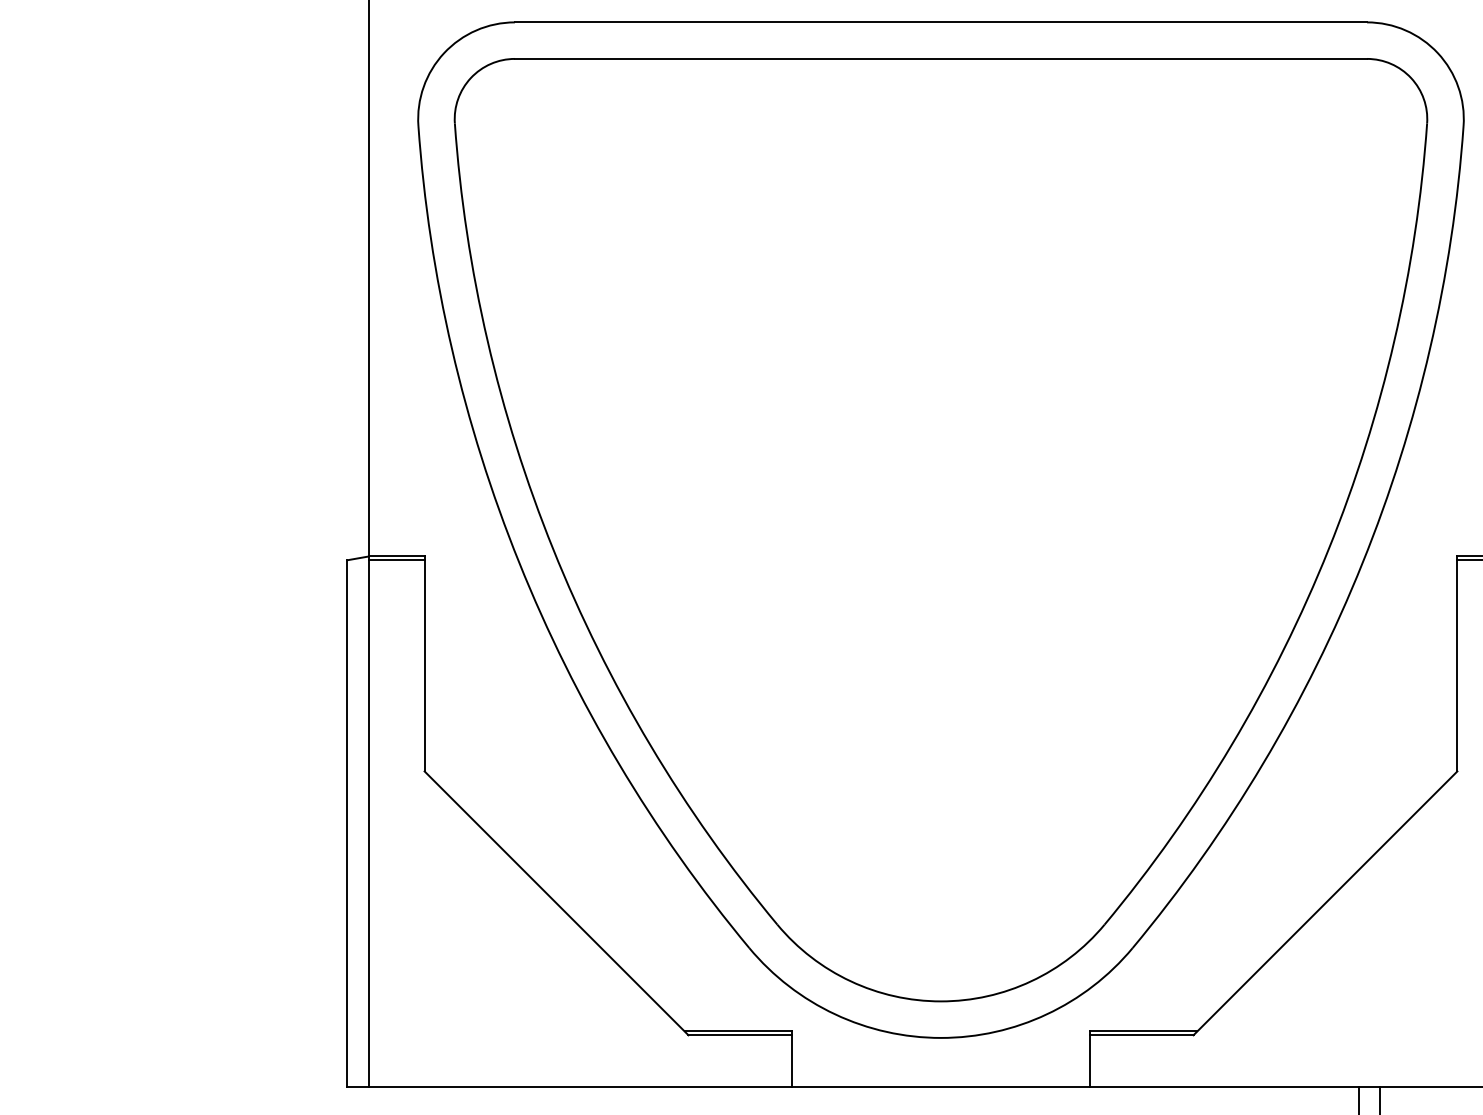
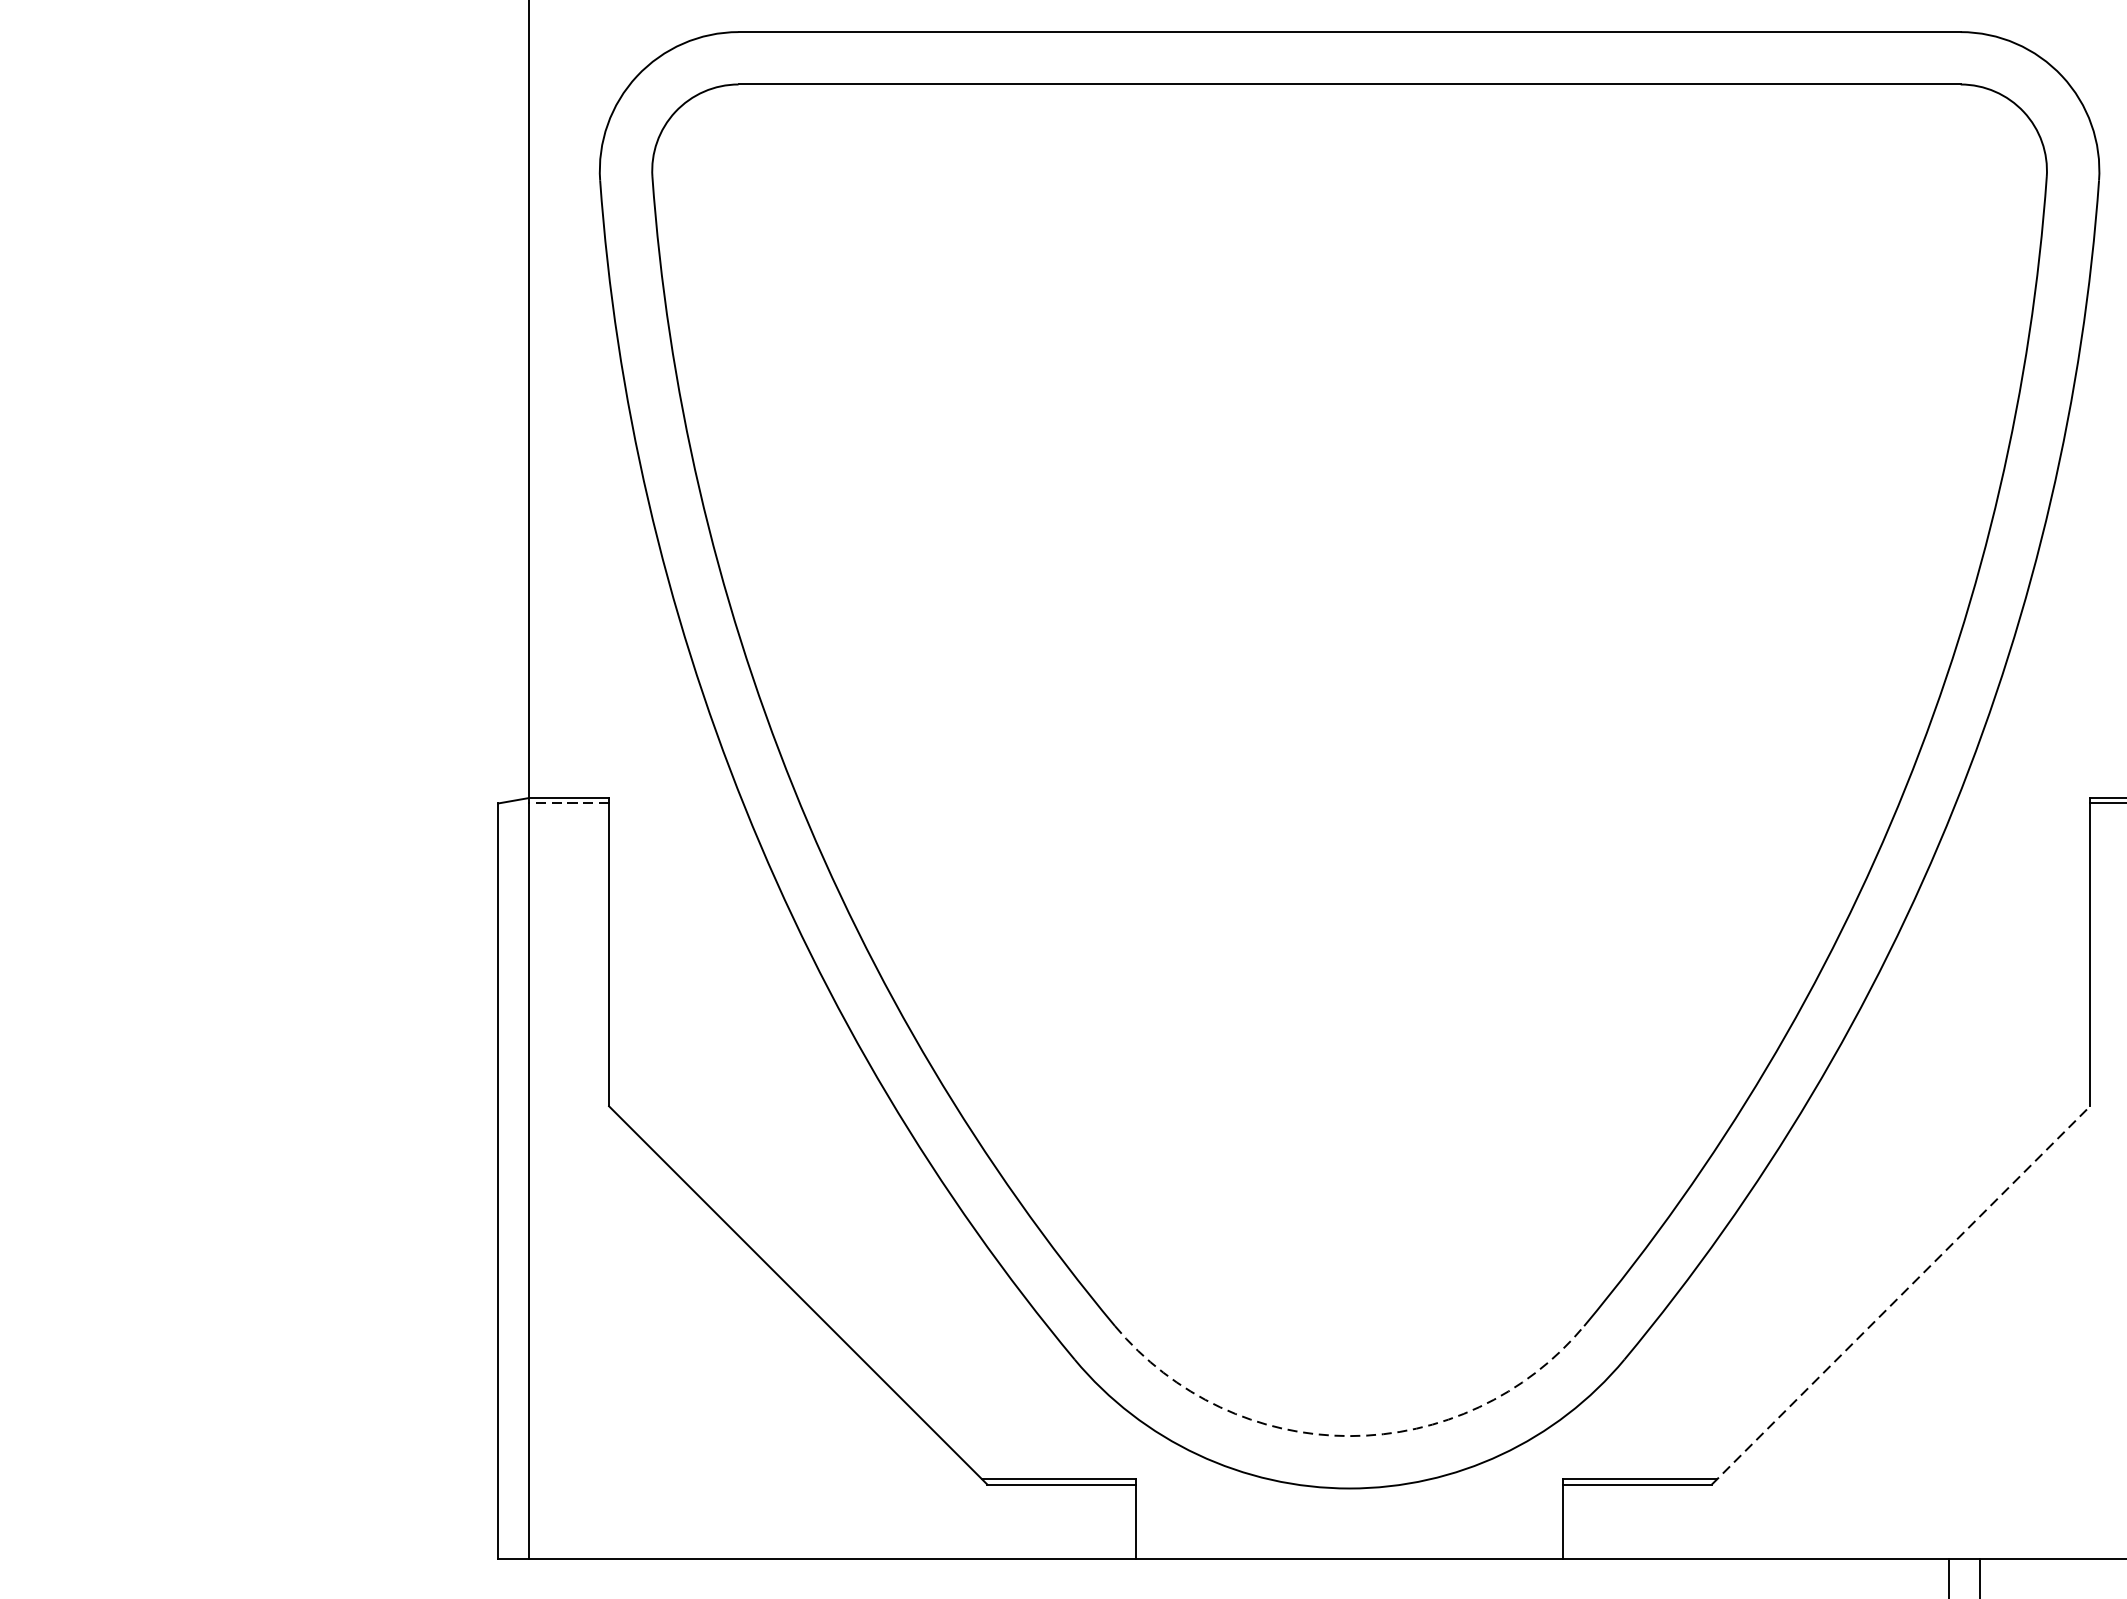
line: (396, 560) -> (568, 803), solid -> dashed
line: (1325, 903) -> (1901, 1295), solid -> dashed
arc: (941, 1001) -> (1350, 1436), solid -> dashed

